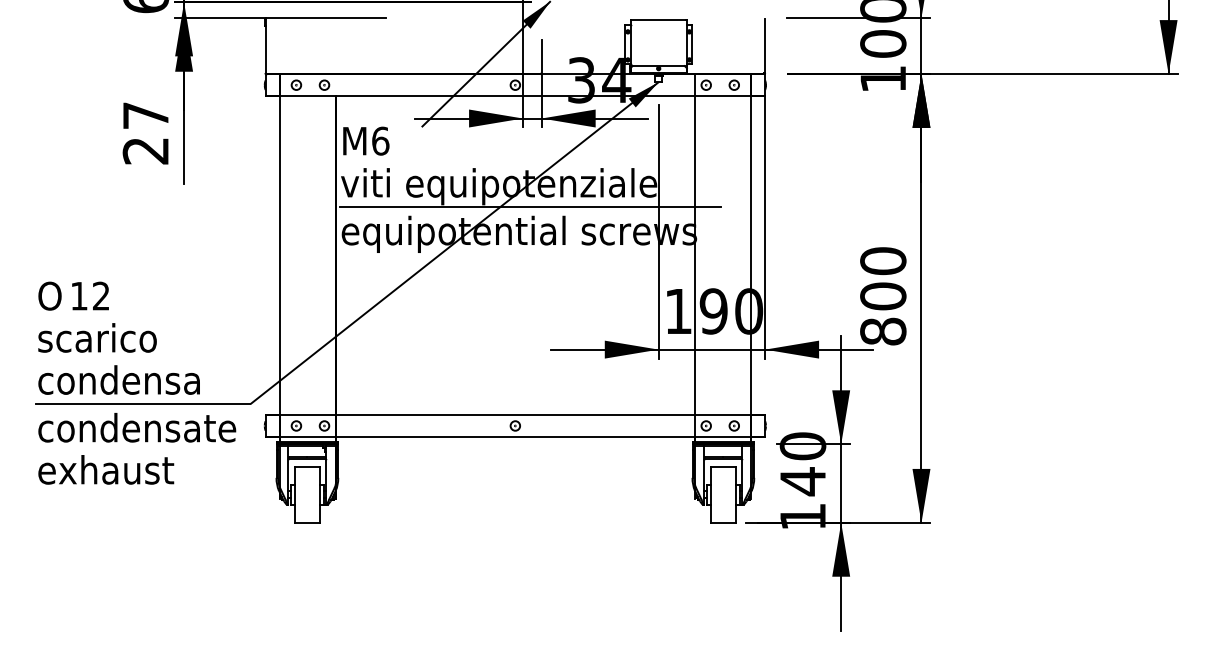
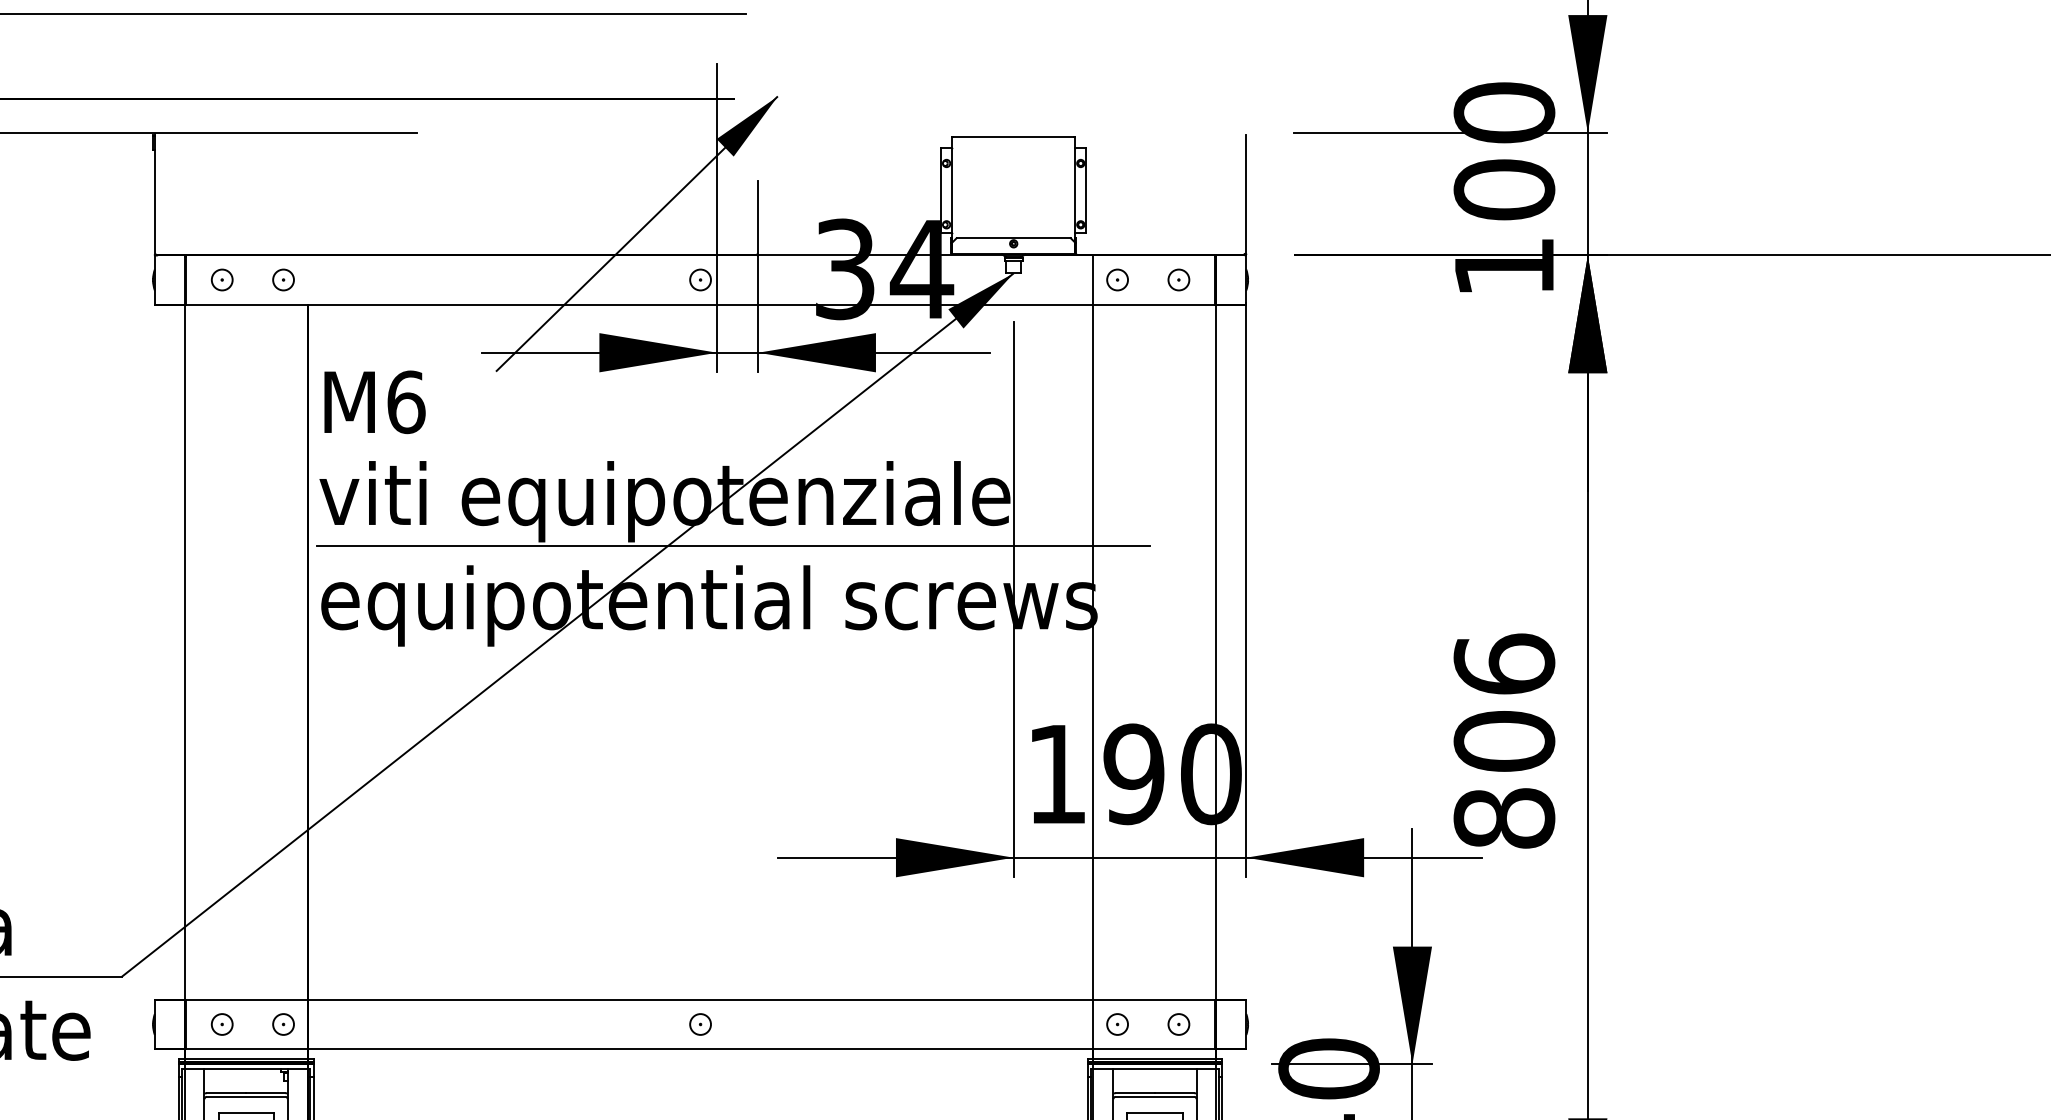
text: (883, 261) -> (1504, 665), 800 -> 806

